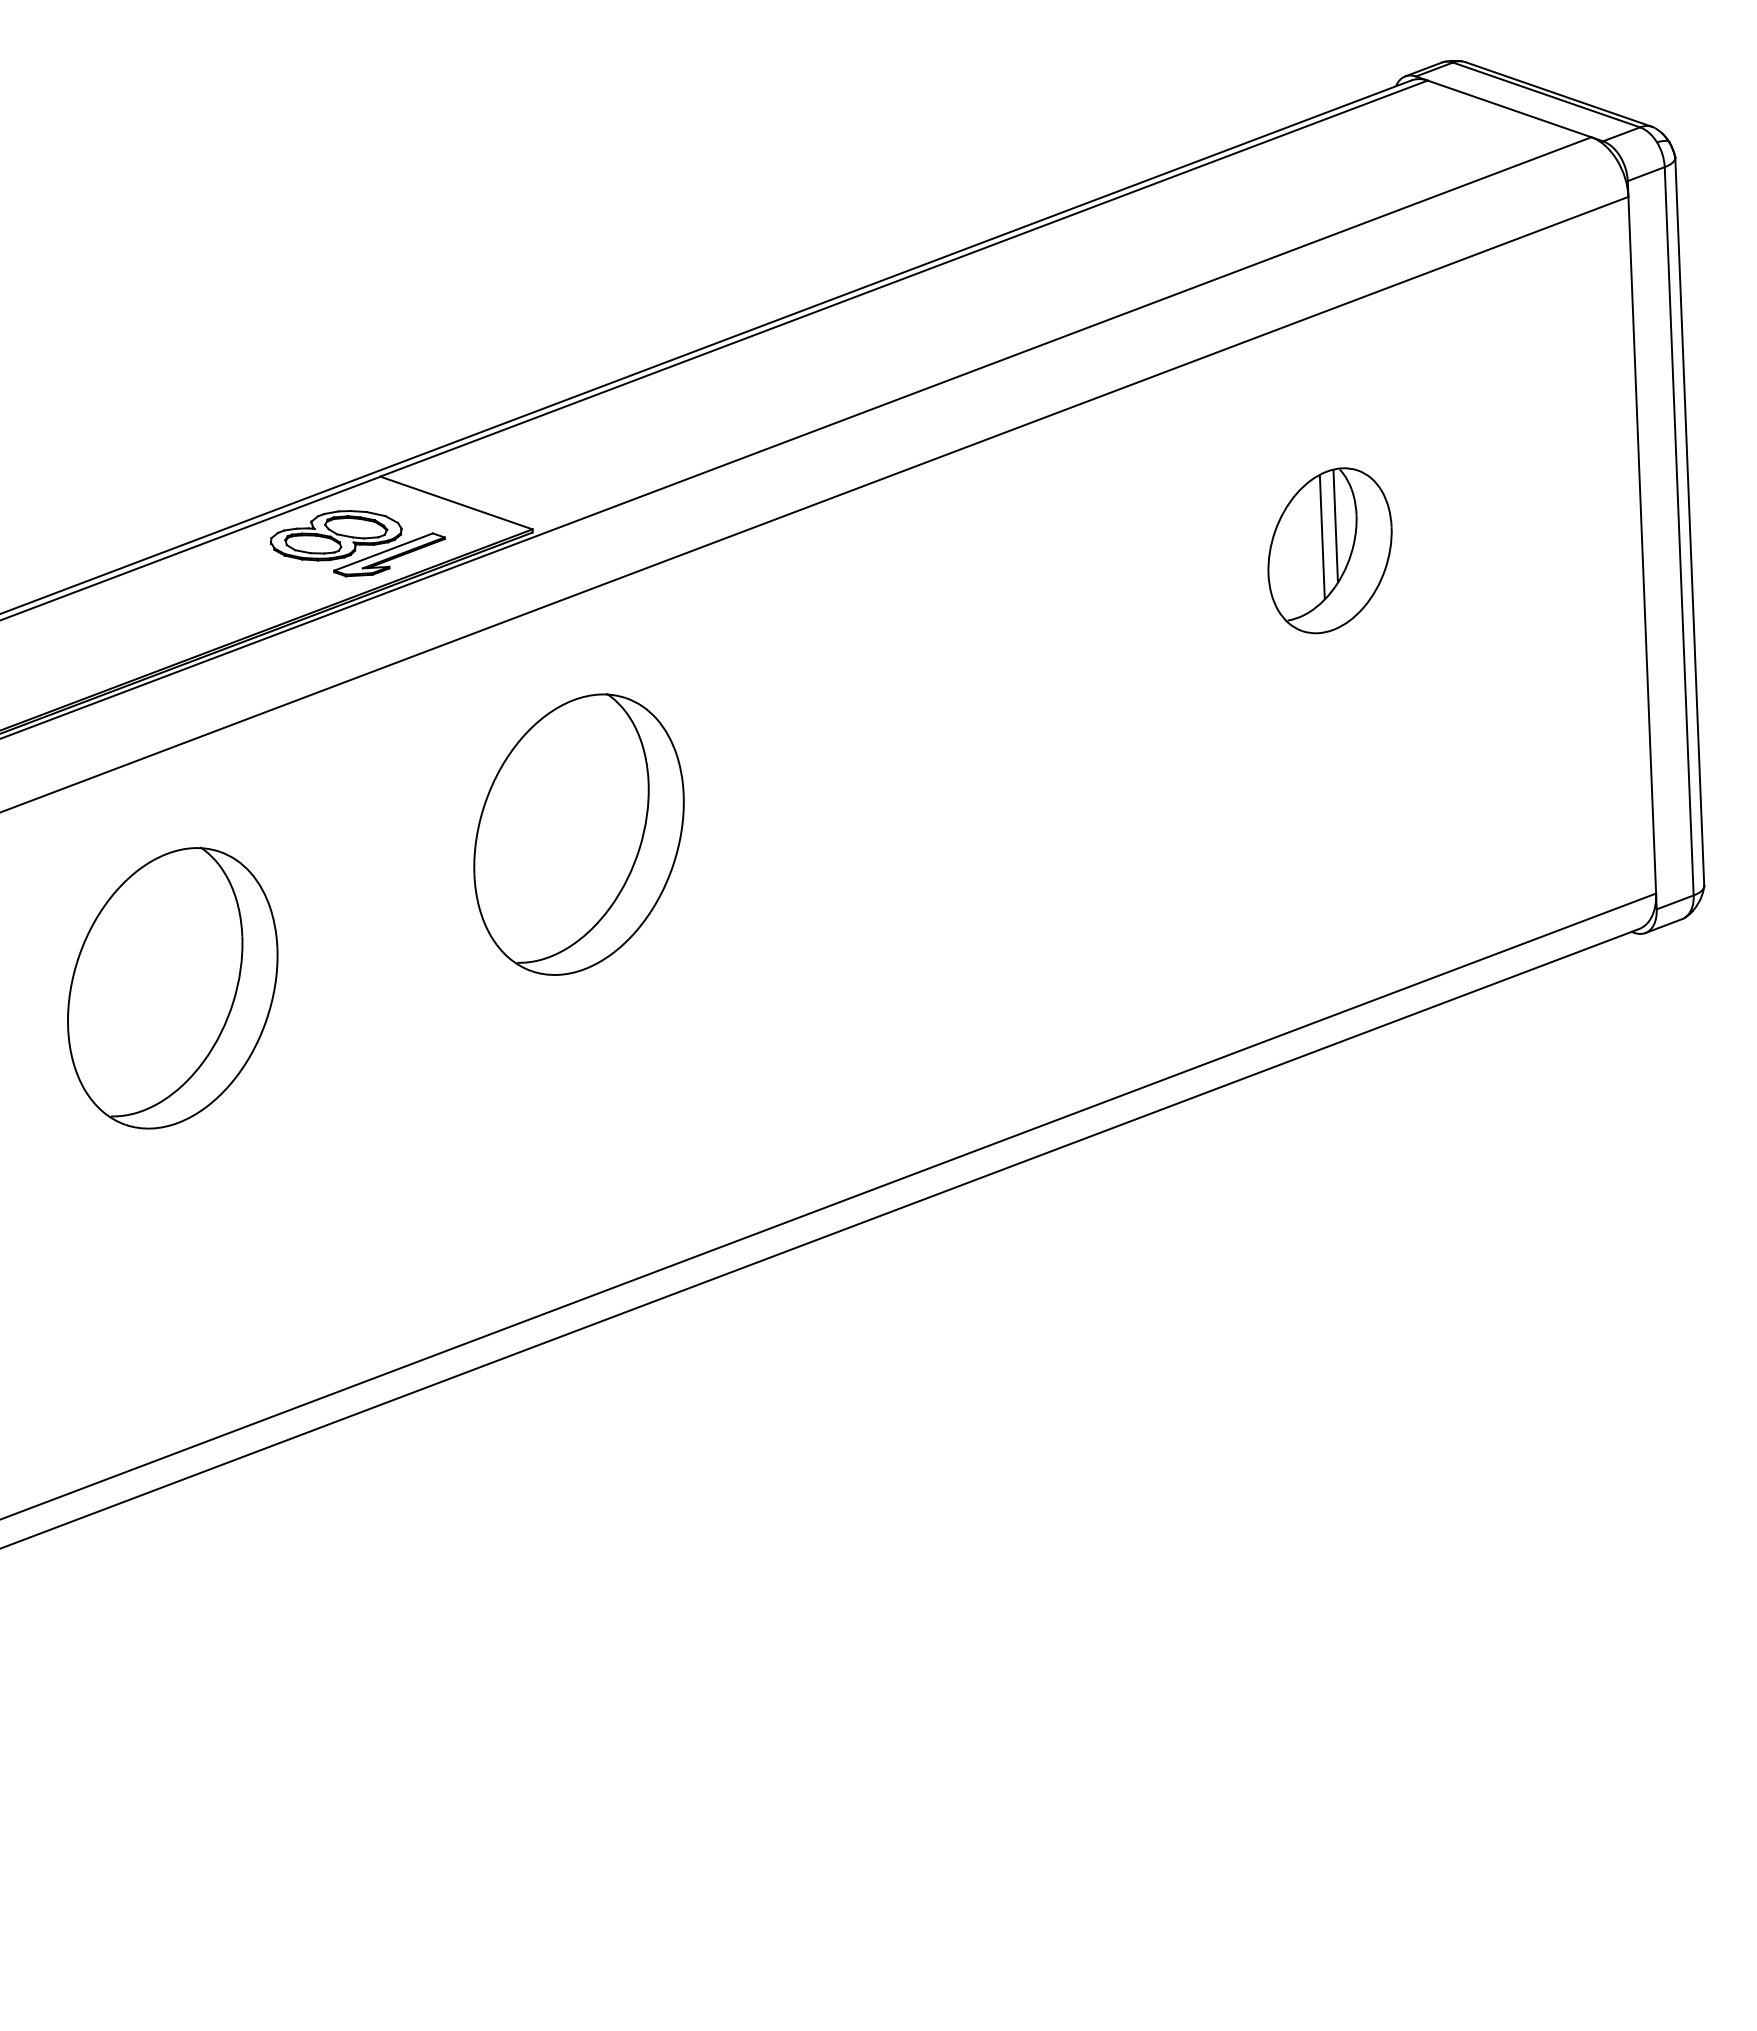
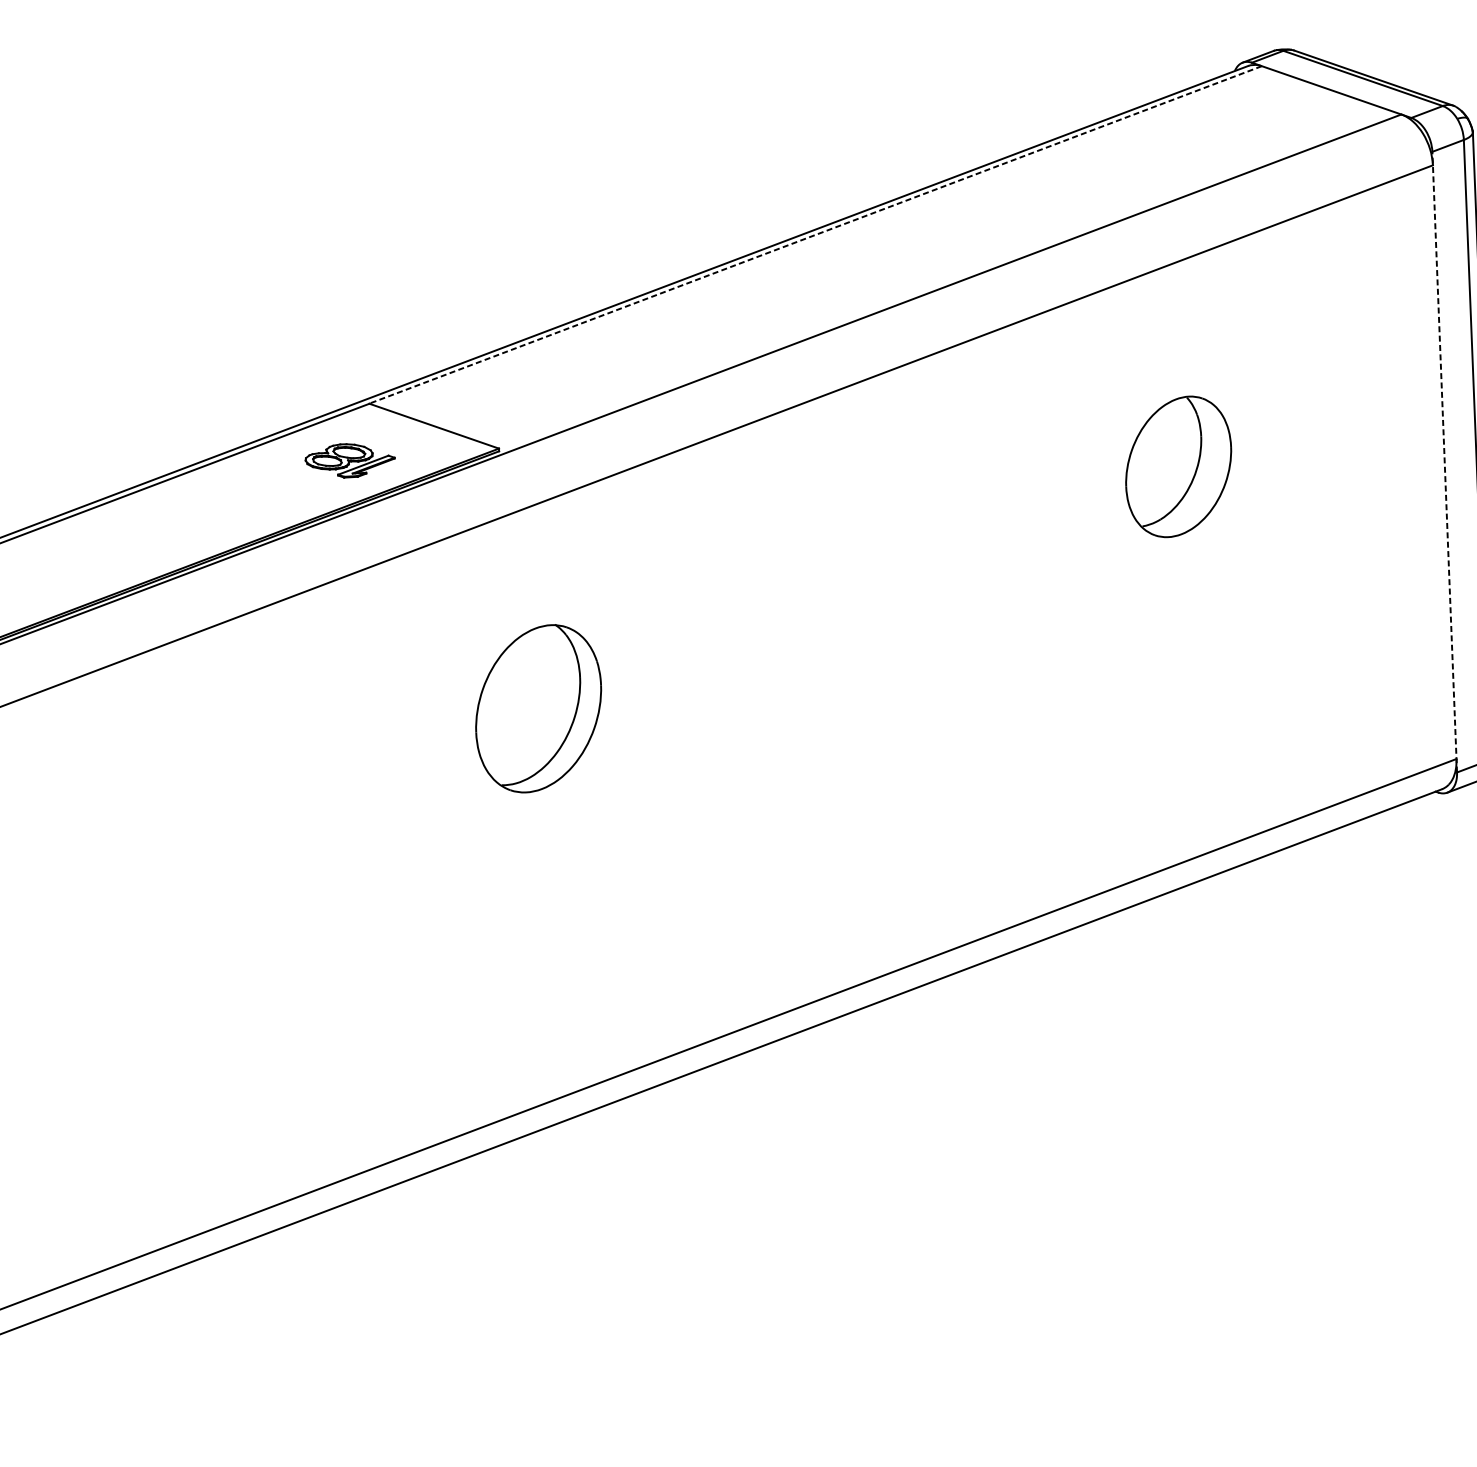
line: (904, 278) -> (815, 234), solid -> dashed
line: (1335, 525) -> (1183, 445), removed
line: (1321, 536) -> (1171, 454), removed
part: (357, 543) -> (349, 460), size x0.6
line: (1642, 544) -> (1444, 461), solid -> dashed
part: (578, 834) -> (538, 708), size x0.7
part: (172, 987) -> (192, 839), removed

